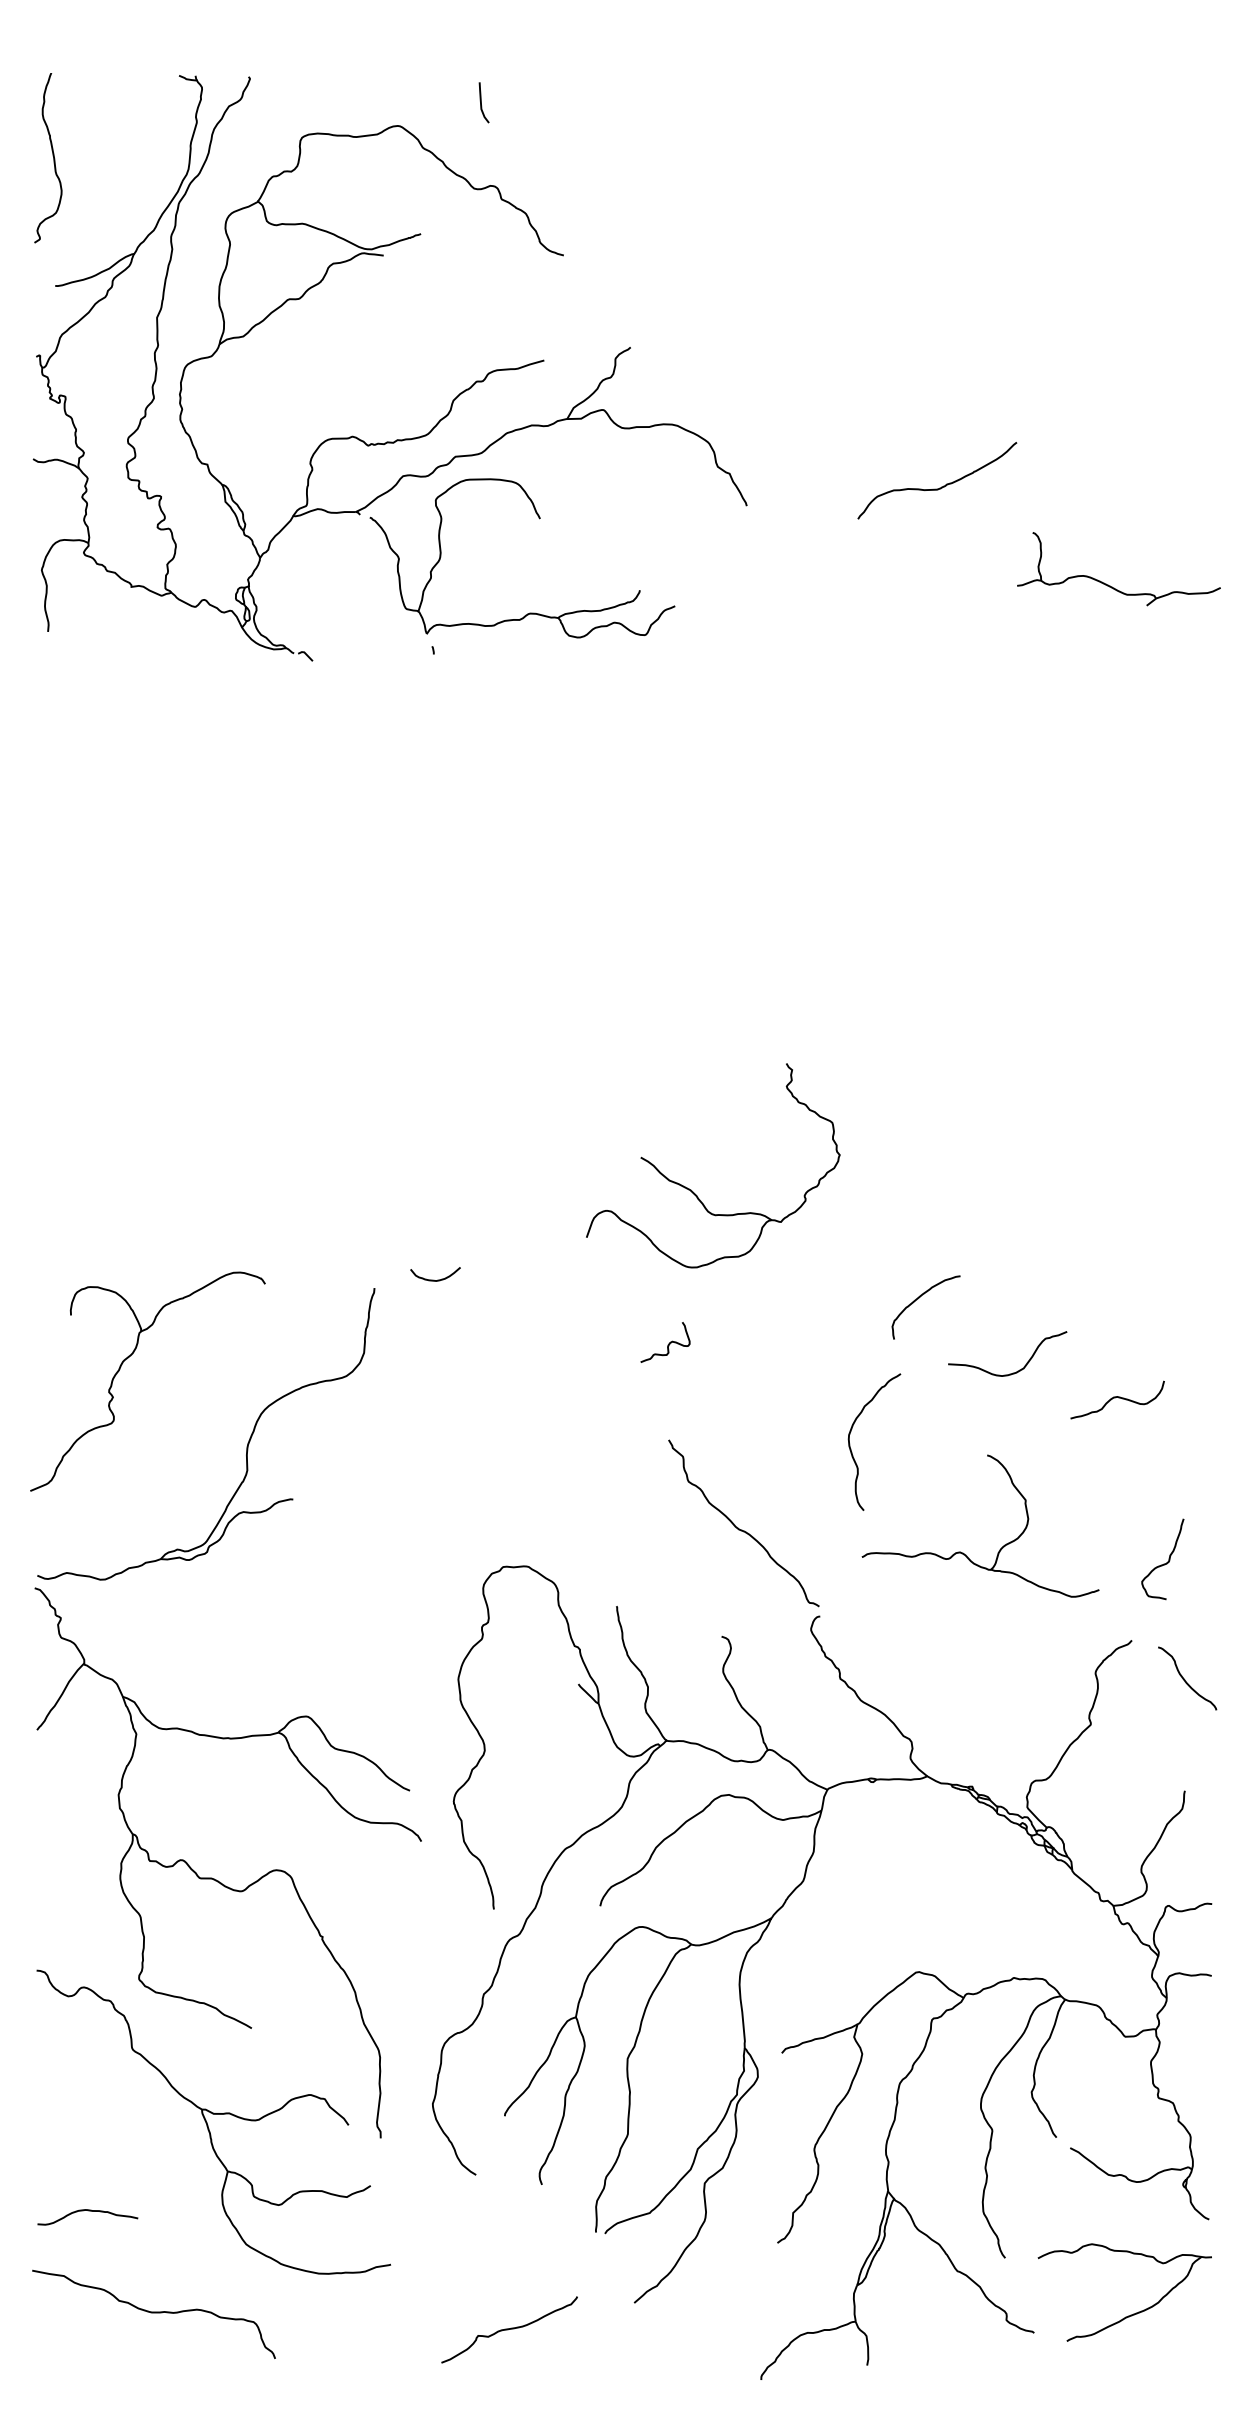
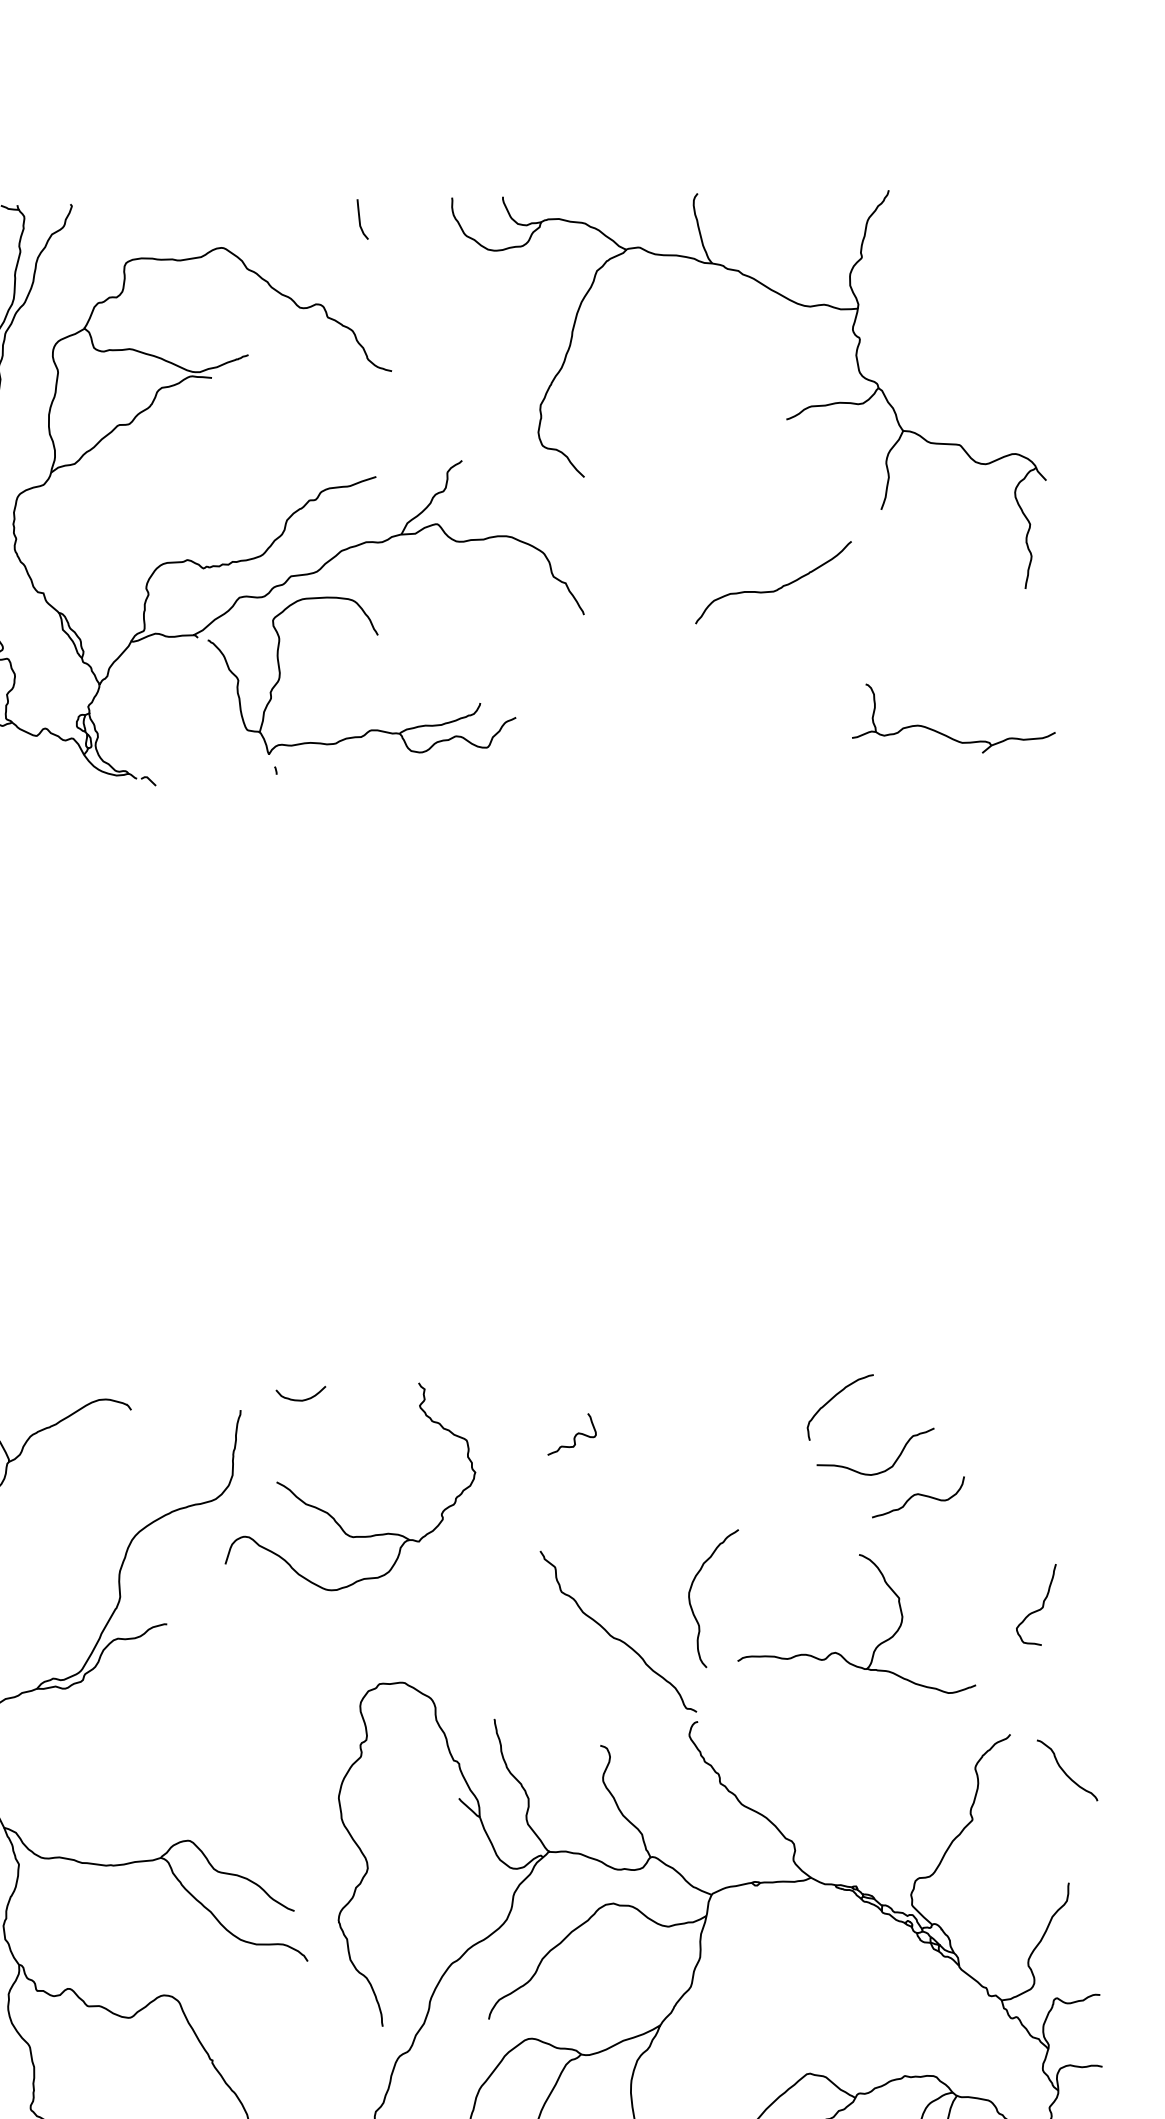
curve: (481, 102) -> (360, 219), moved
part: (956, 317) -> (786, 418), added
part: (1110, 585) -> (945, 734), moved
part: (691, 1189) -> (328, 1512), moved
curve: (918, 1299) -> (832, 1399), moved
curve: (668, 1343) -> (574, 1435), moved
curve: (1118, 1398) -> (919, 1495), moved
curve: (851, 1448) -> (692, 1606), moved
curve: (1163, 1563) -> (1037, 1609), moved

